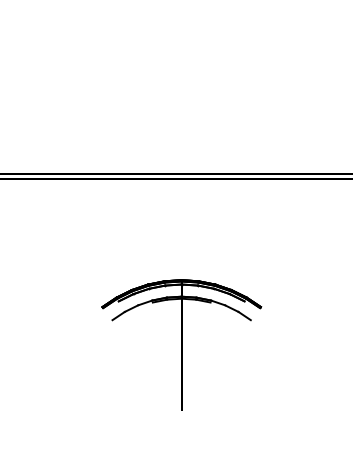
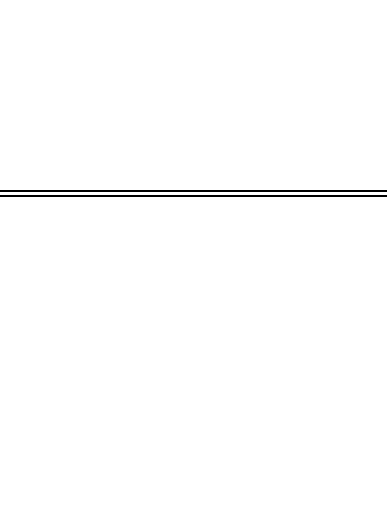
part: (181, 344) -> (198, 377), removed

